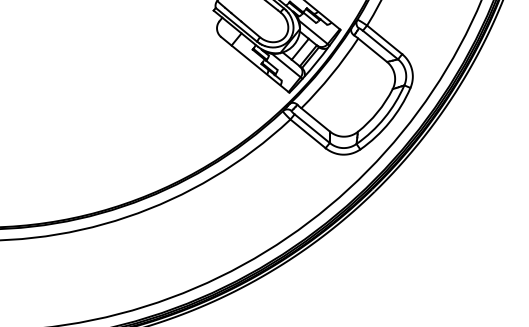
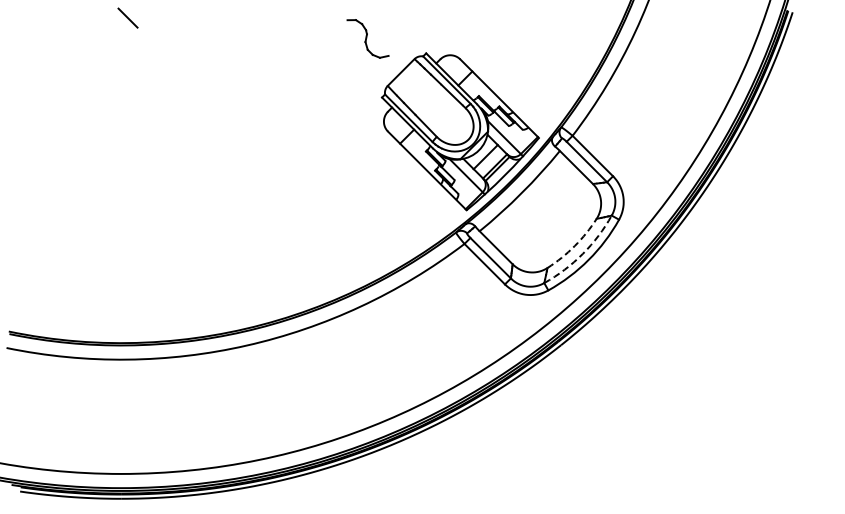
arc: (377, 112) -> (574, 246), solid -> dashed
arc: (384, 118) -> (582, 254), solid -> dashed

